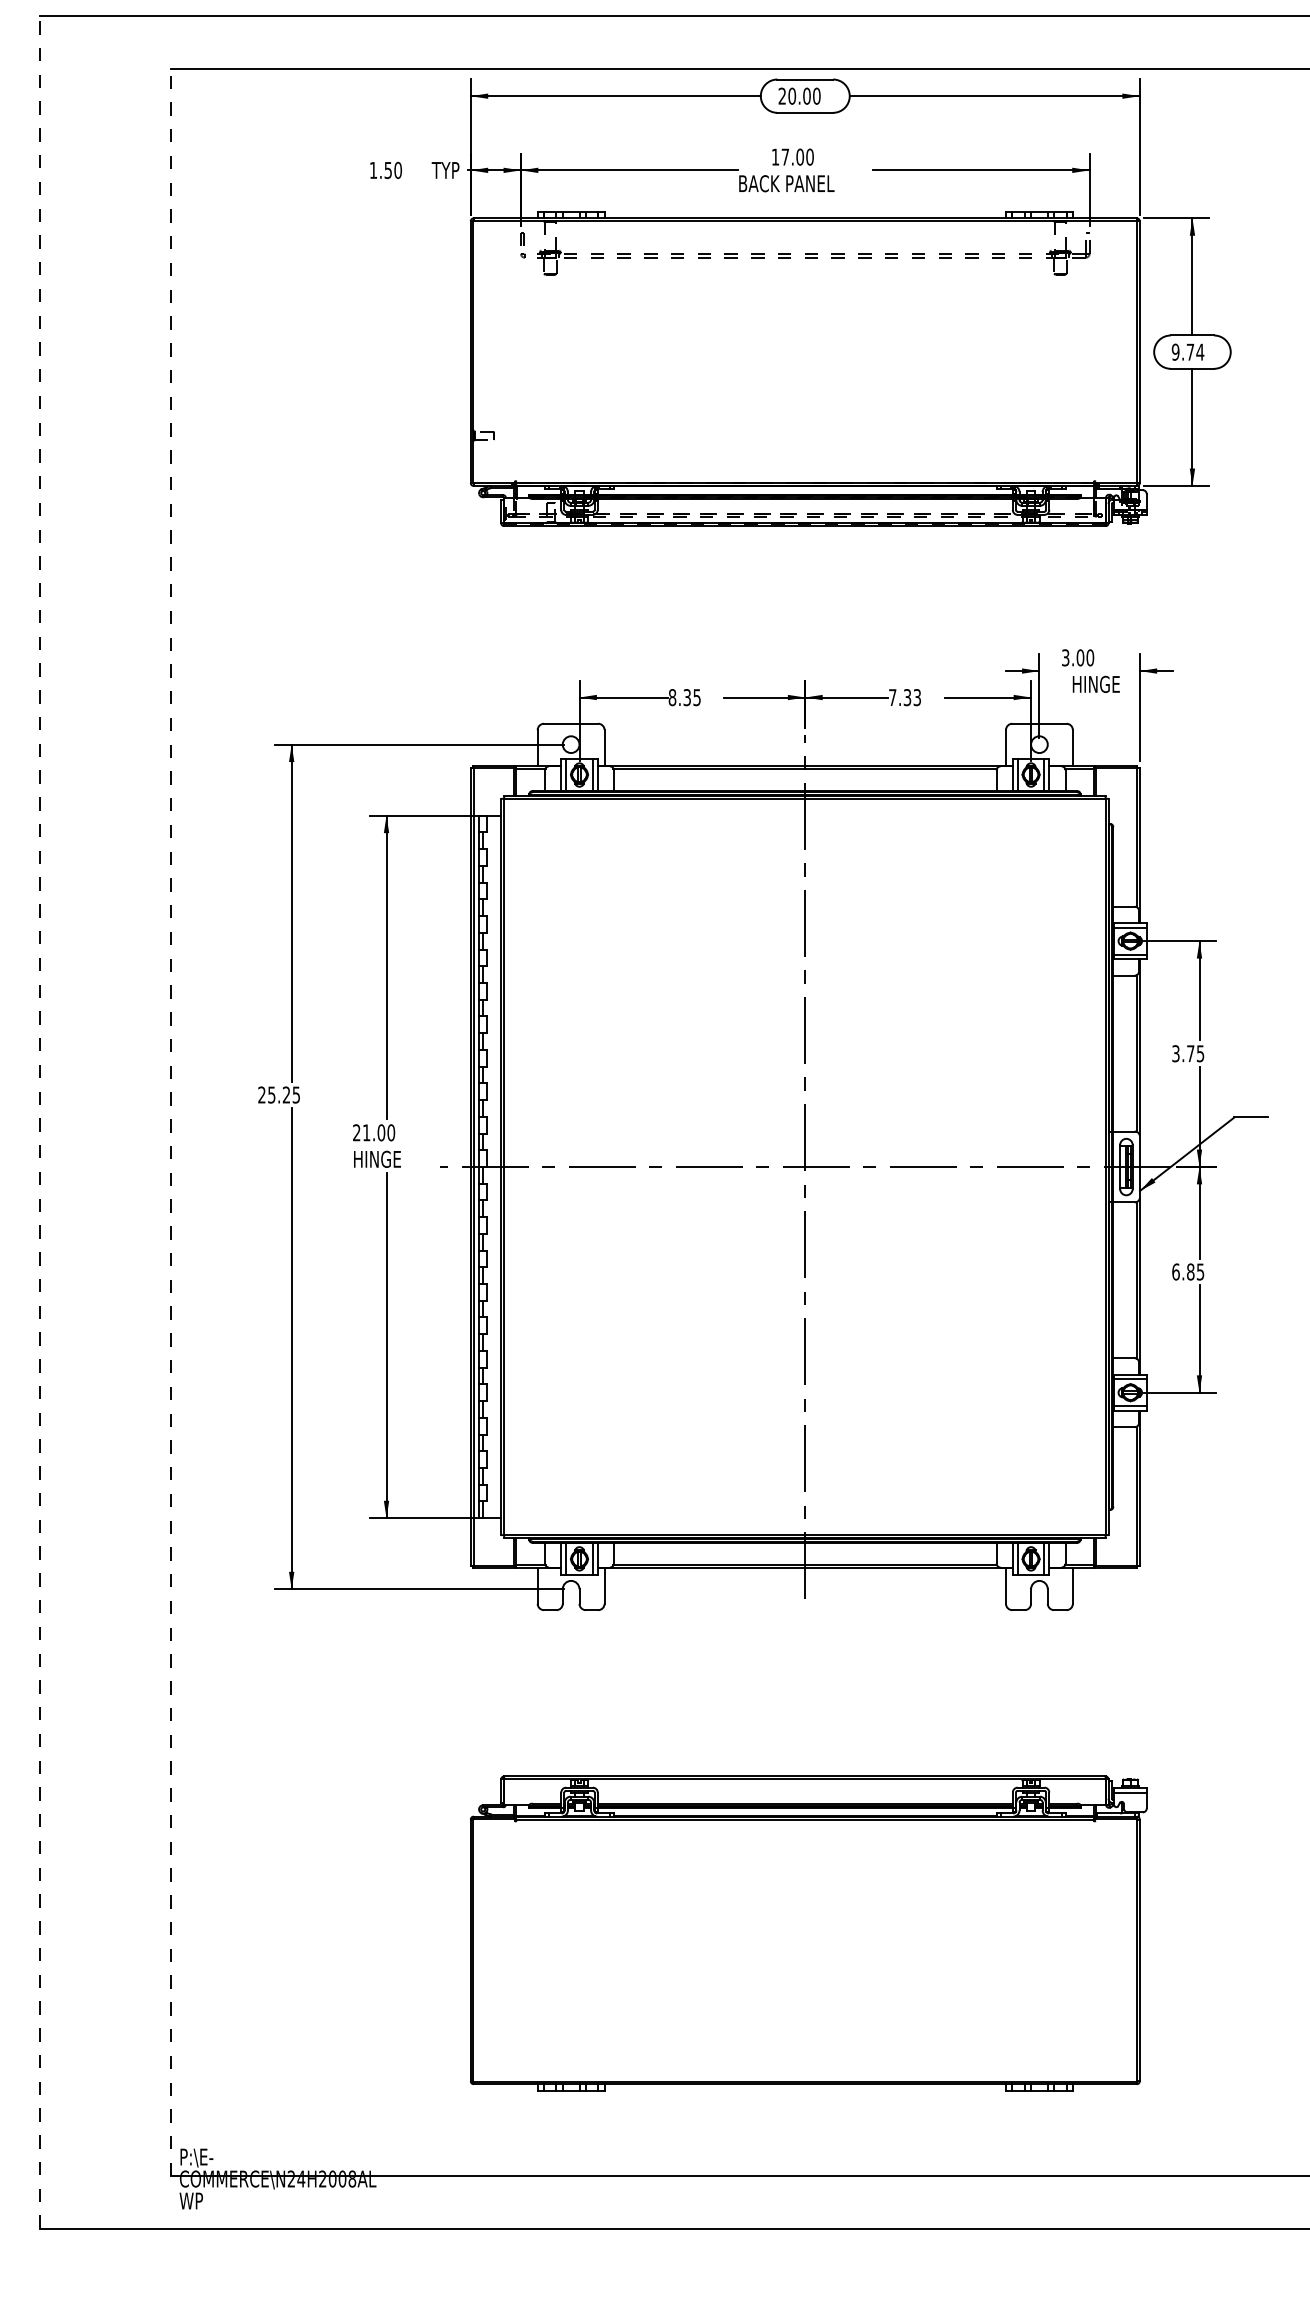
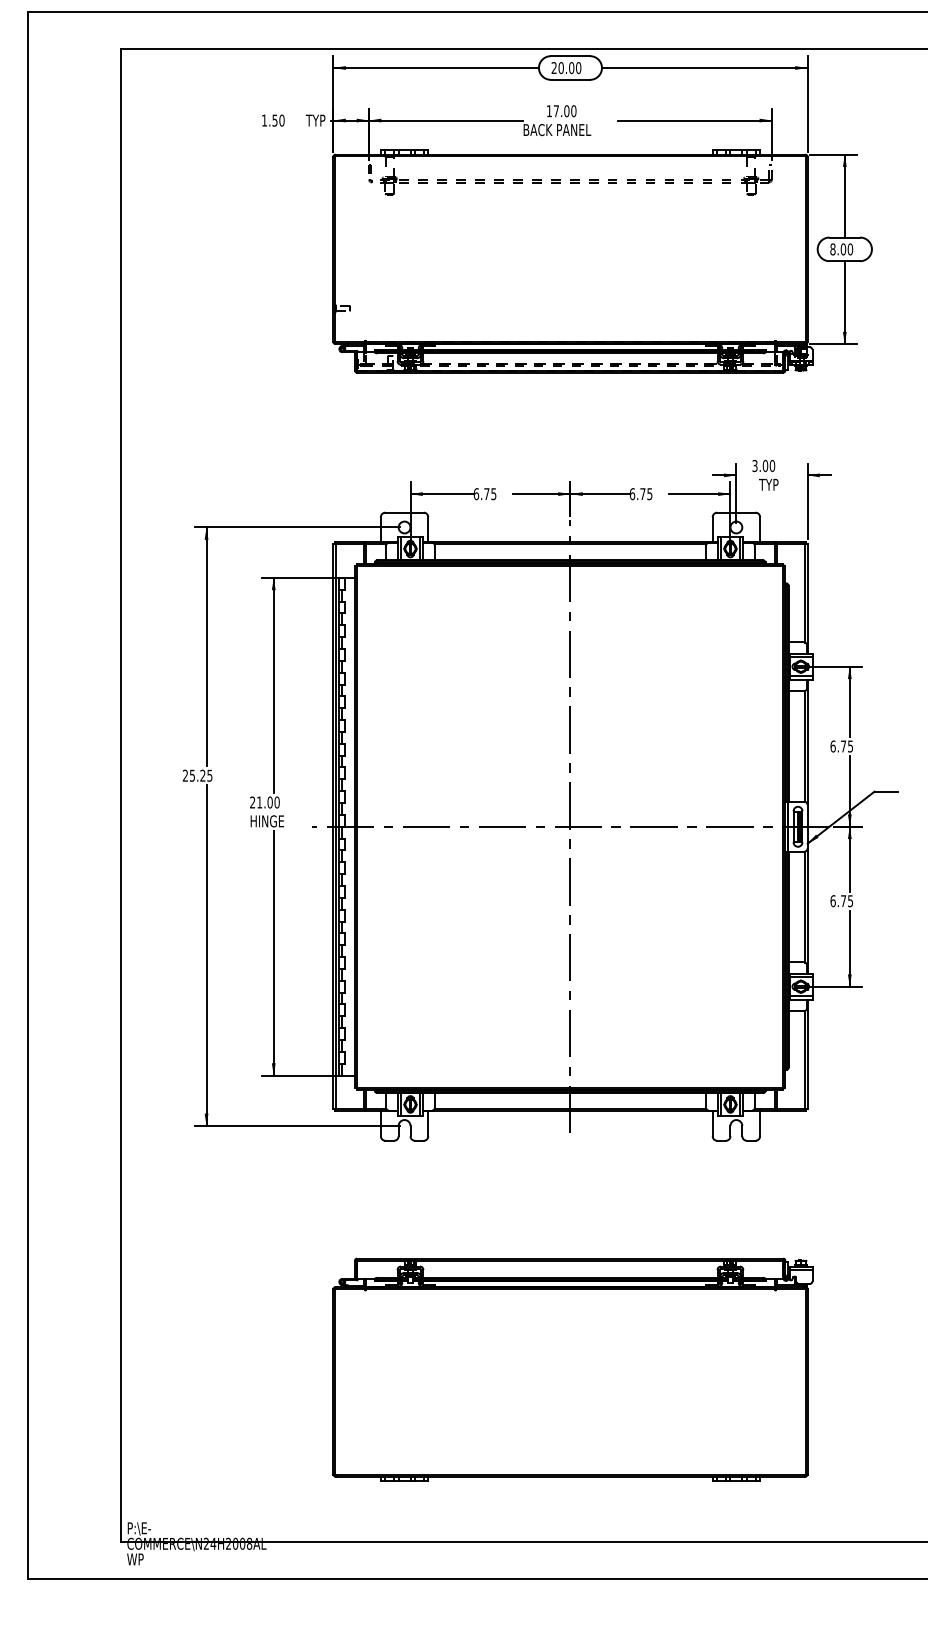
text: (1187, 352) -> (841, 249), 9.74 -> 8.00
text: (1096, 683) -> (776, 484), HINGE -> TYP
text: (679, 698) -> (481, 494), 8.35 -> 6.75
text: (904, 698) -> (640, 494), 7.33 -> 6.75
text: (1175, 1053) -> (832, 746), 3.75 -> 6.75
line: (171, 1121) -> (121, 794), dashed -> solid
line: (38, 1122) -> (27, 795), dashed -> solid
text: (1190, 1272) -> (843, 901), 6.85 -> 6.75

